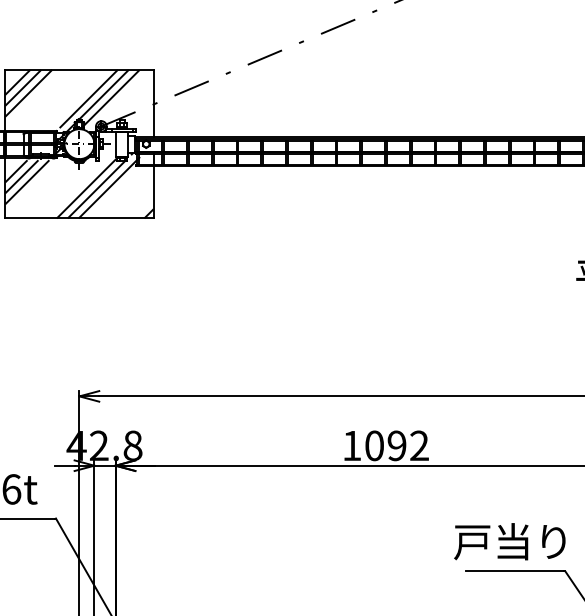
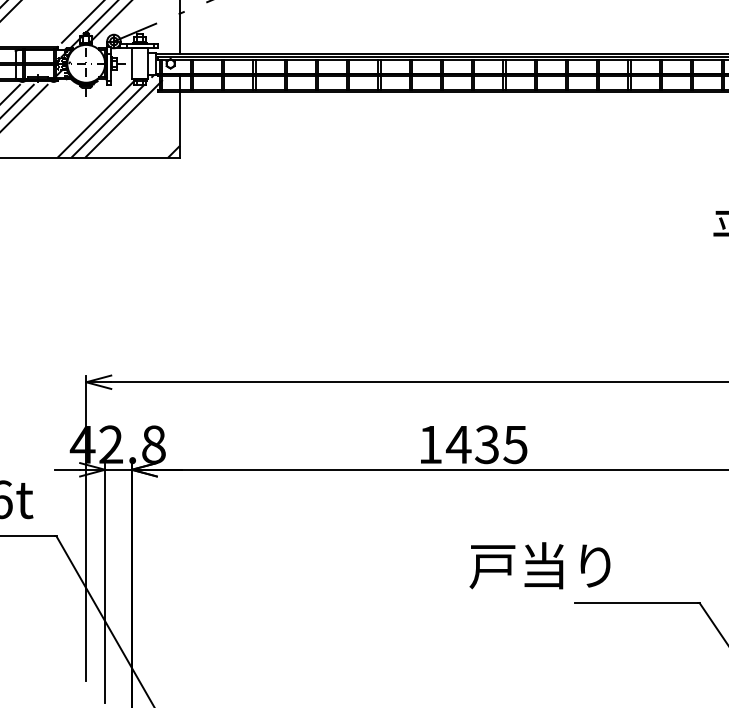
text: (396, 445) -> (486, 444), 1092 -> 1435
text: (509, 541) -> (539, 565), moved

